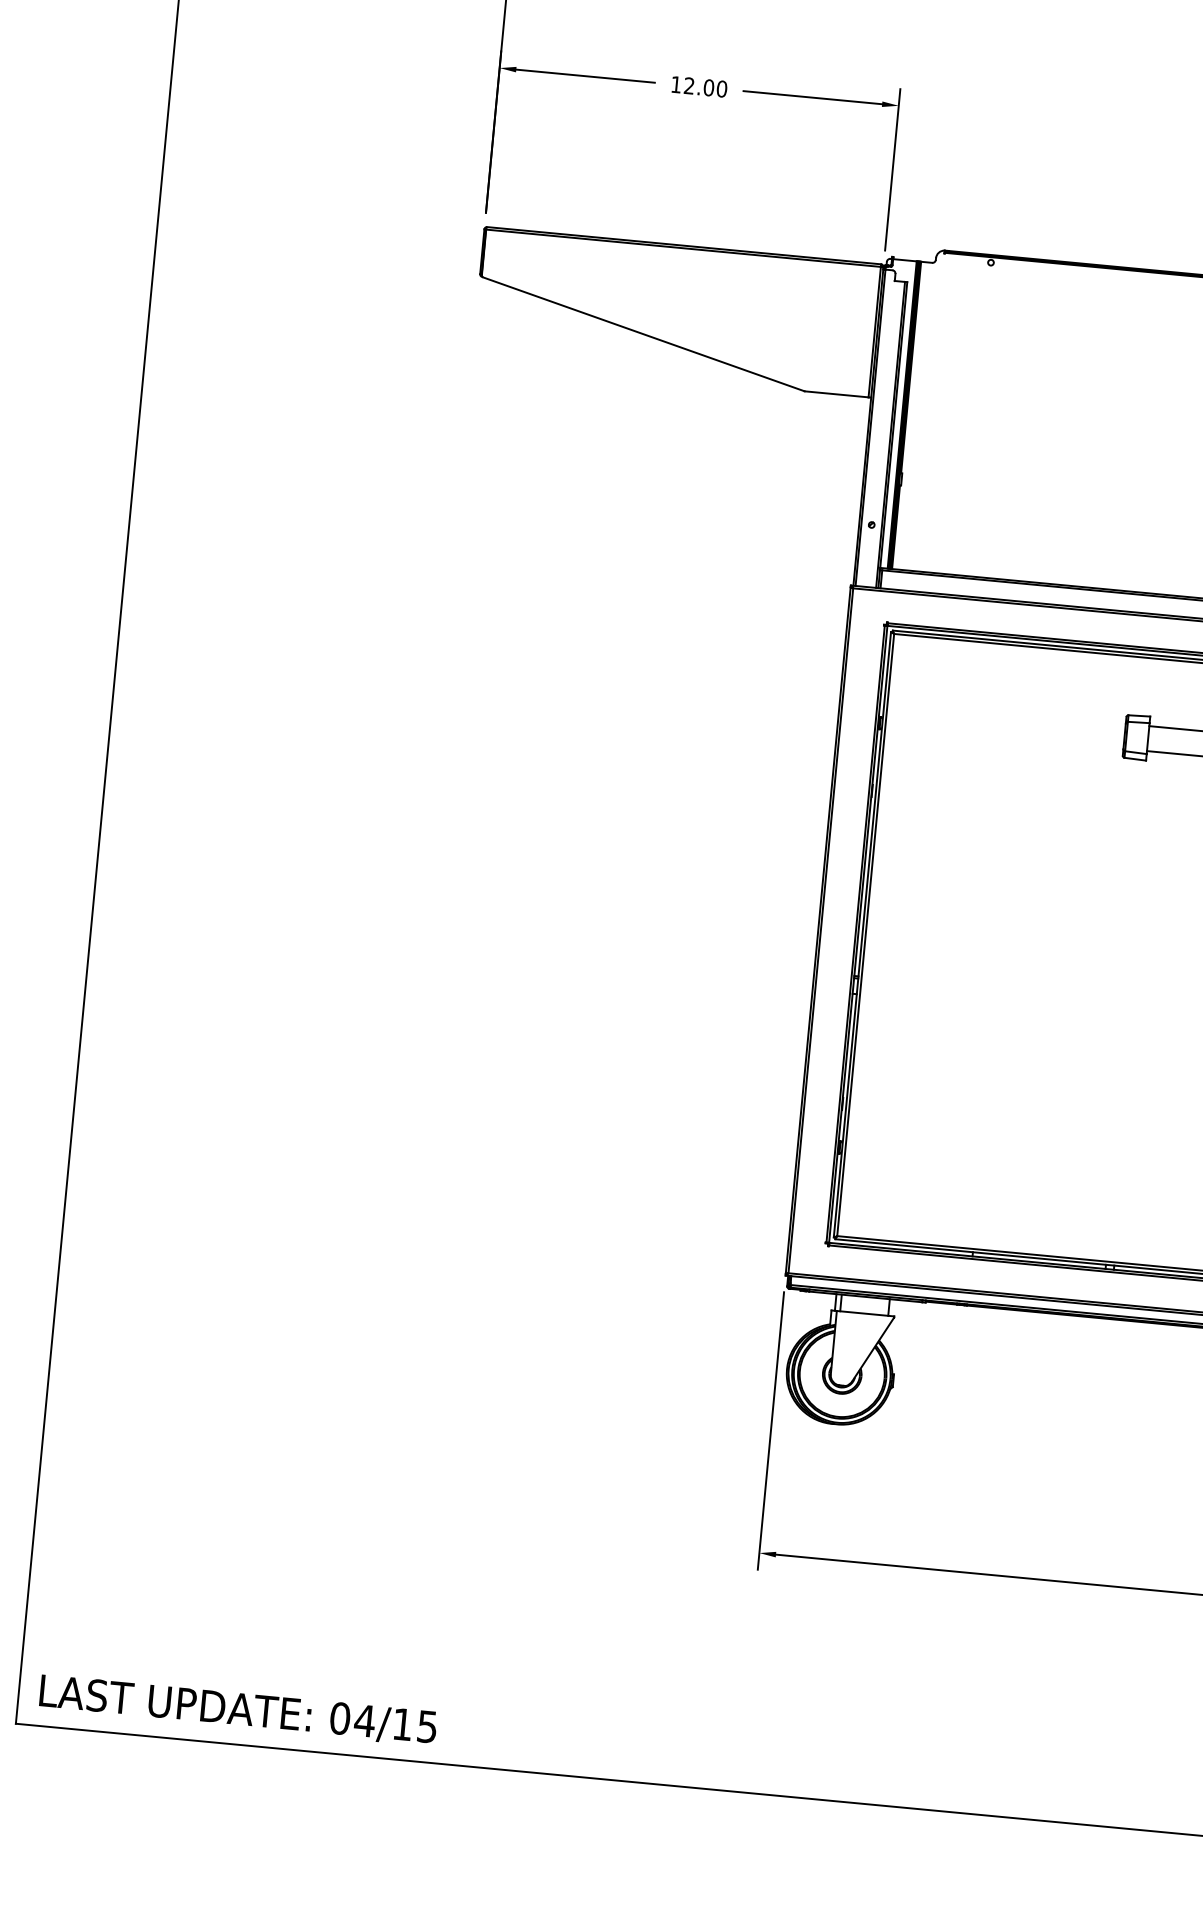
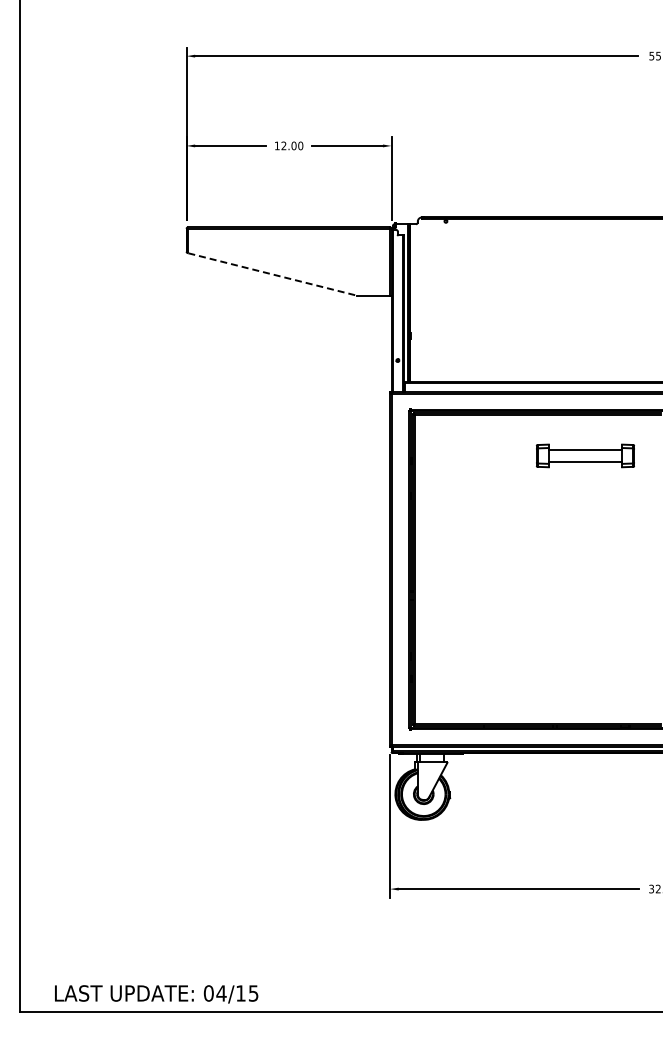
line: (645, 334) -> (273, 274), solid -> dashed
text: (238, 1710) -> (156, 994), moved

